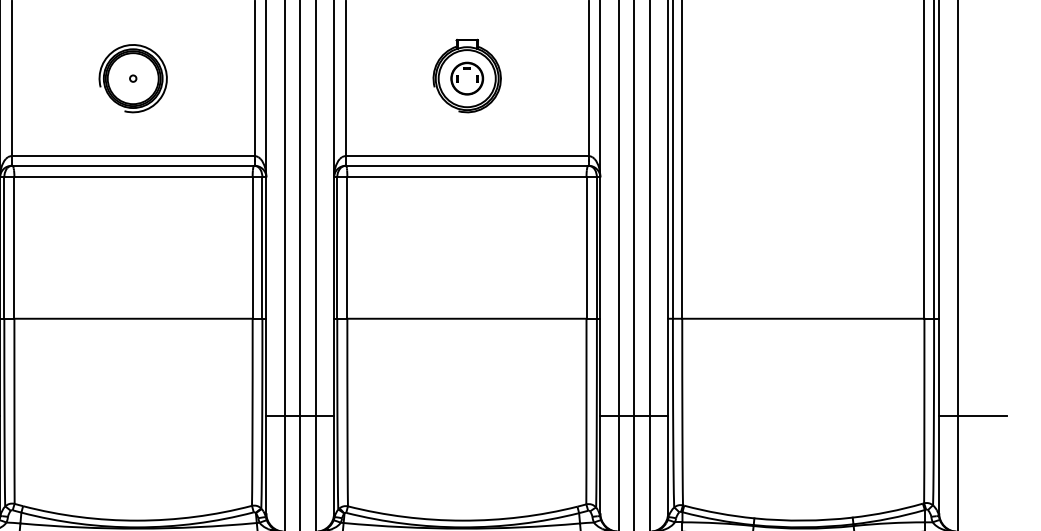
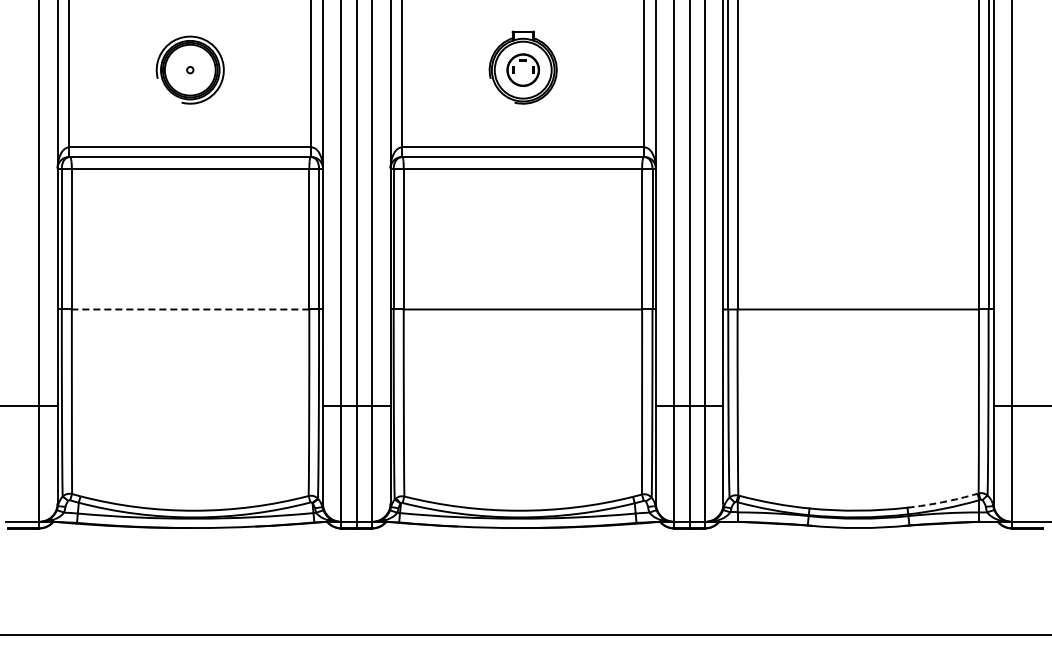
line: (133, 318) -> (190, 309), solid -> dashed
arc: (887, 512) -> (942, 502), solid -> dashed

